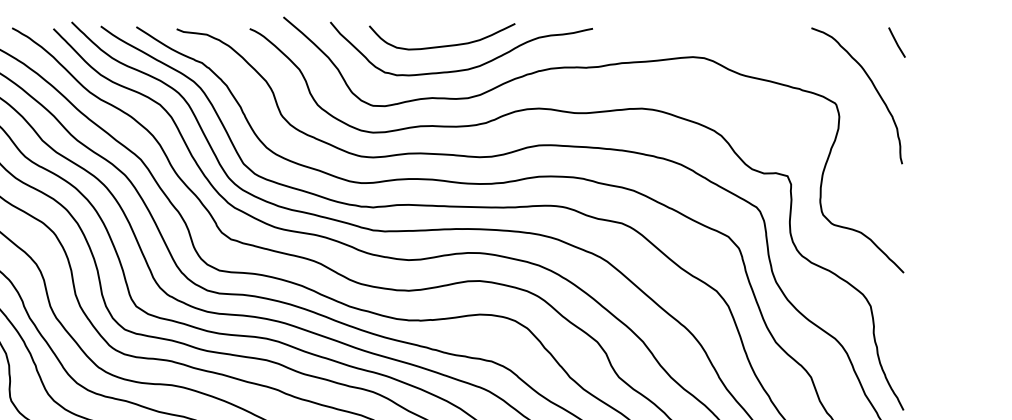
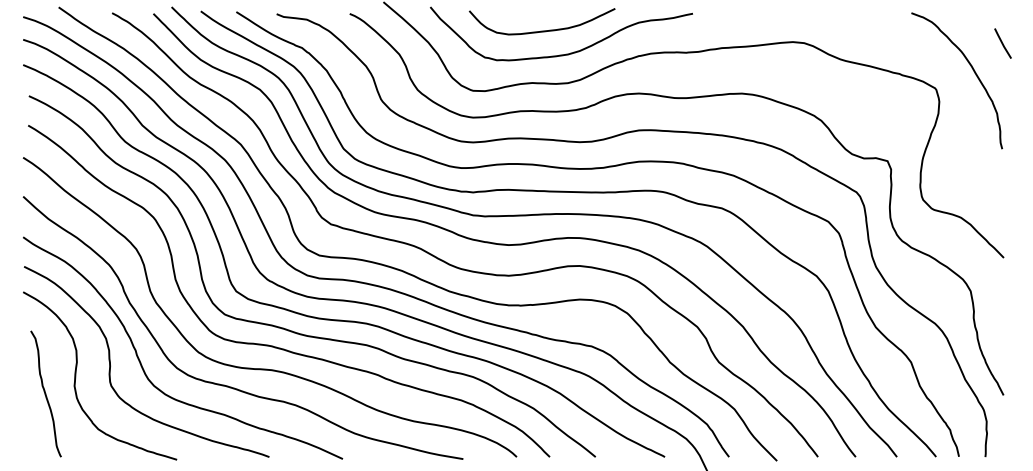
line: (896, 42) -> (1002, 43), moved

